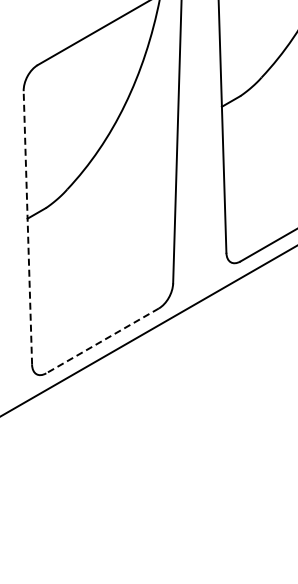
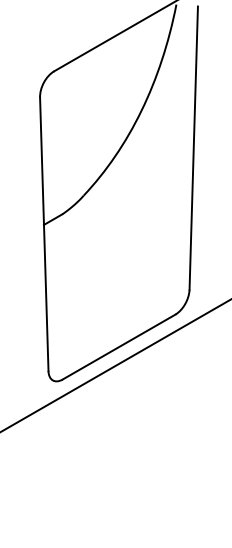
line: (27, 227) -> (43, 233), dashed -> solid
line: (102, 340) -> (118, 346), dashed -> solid

